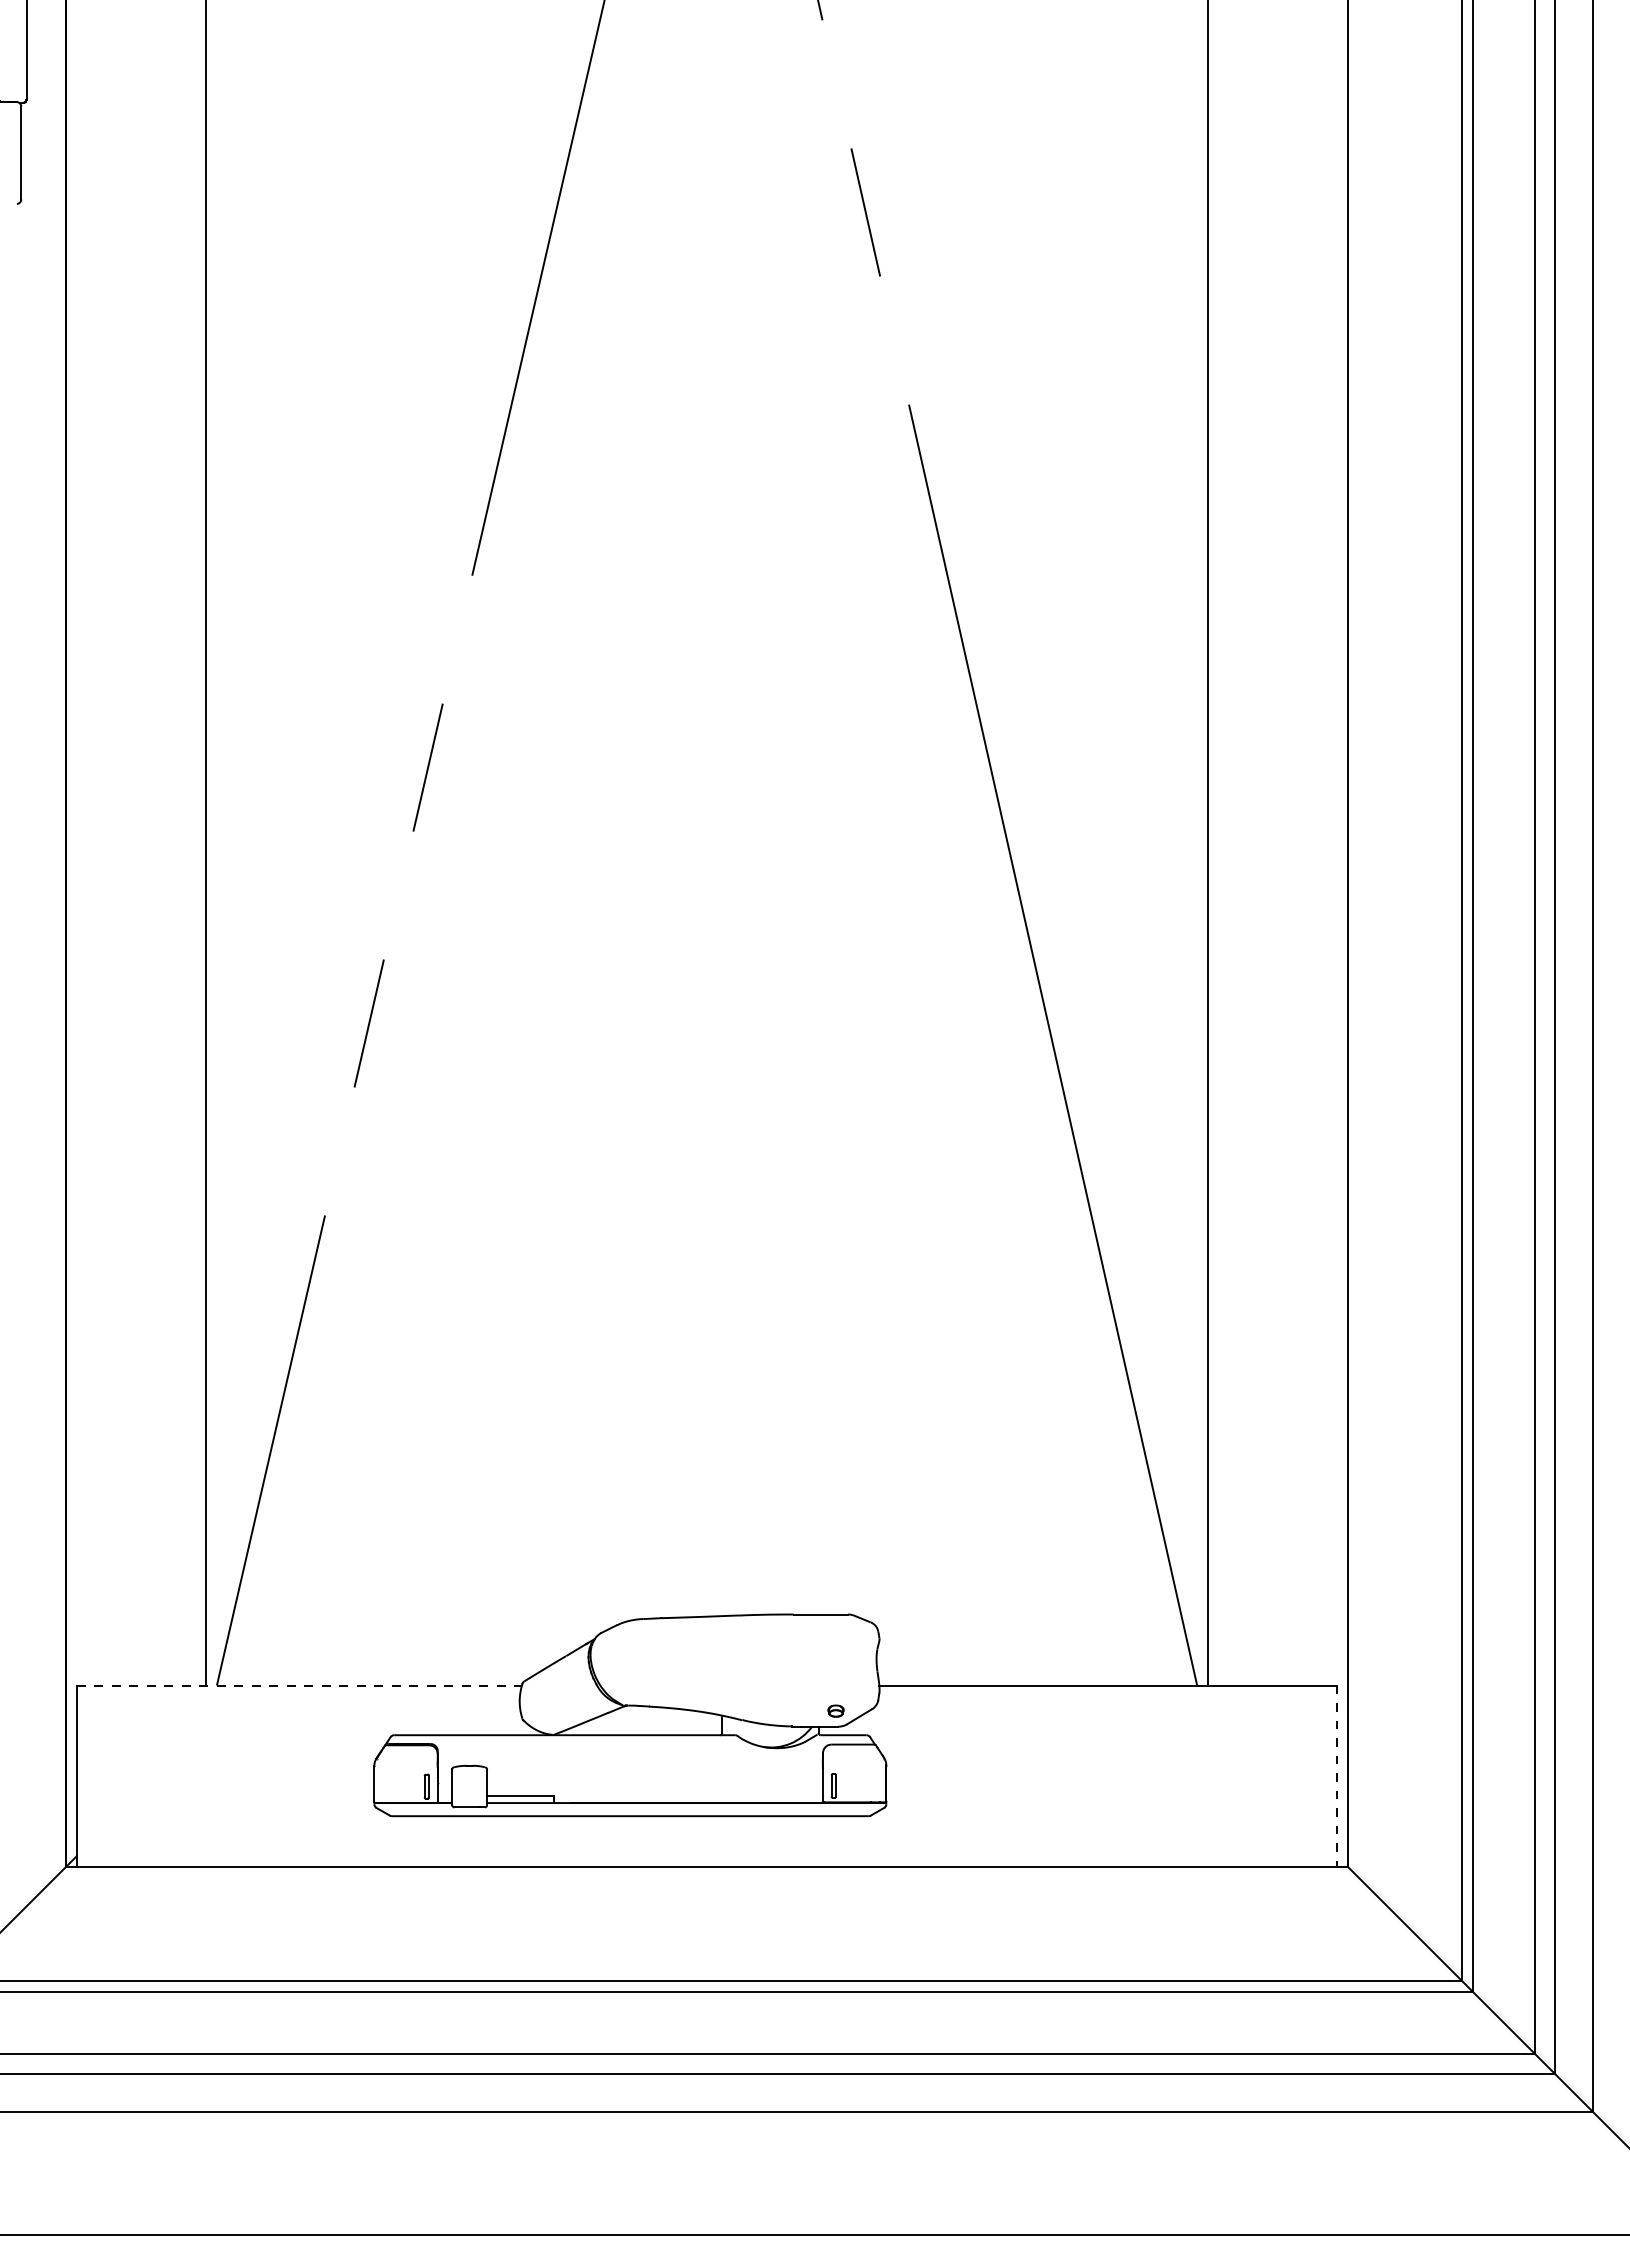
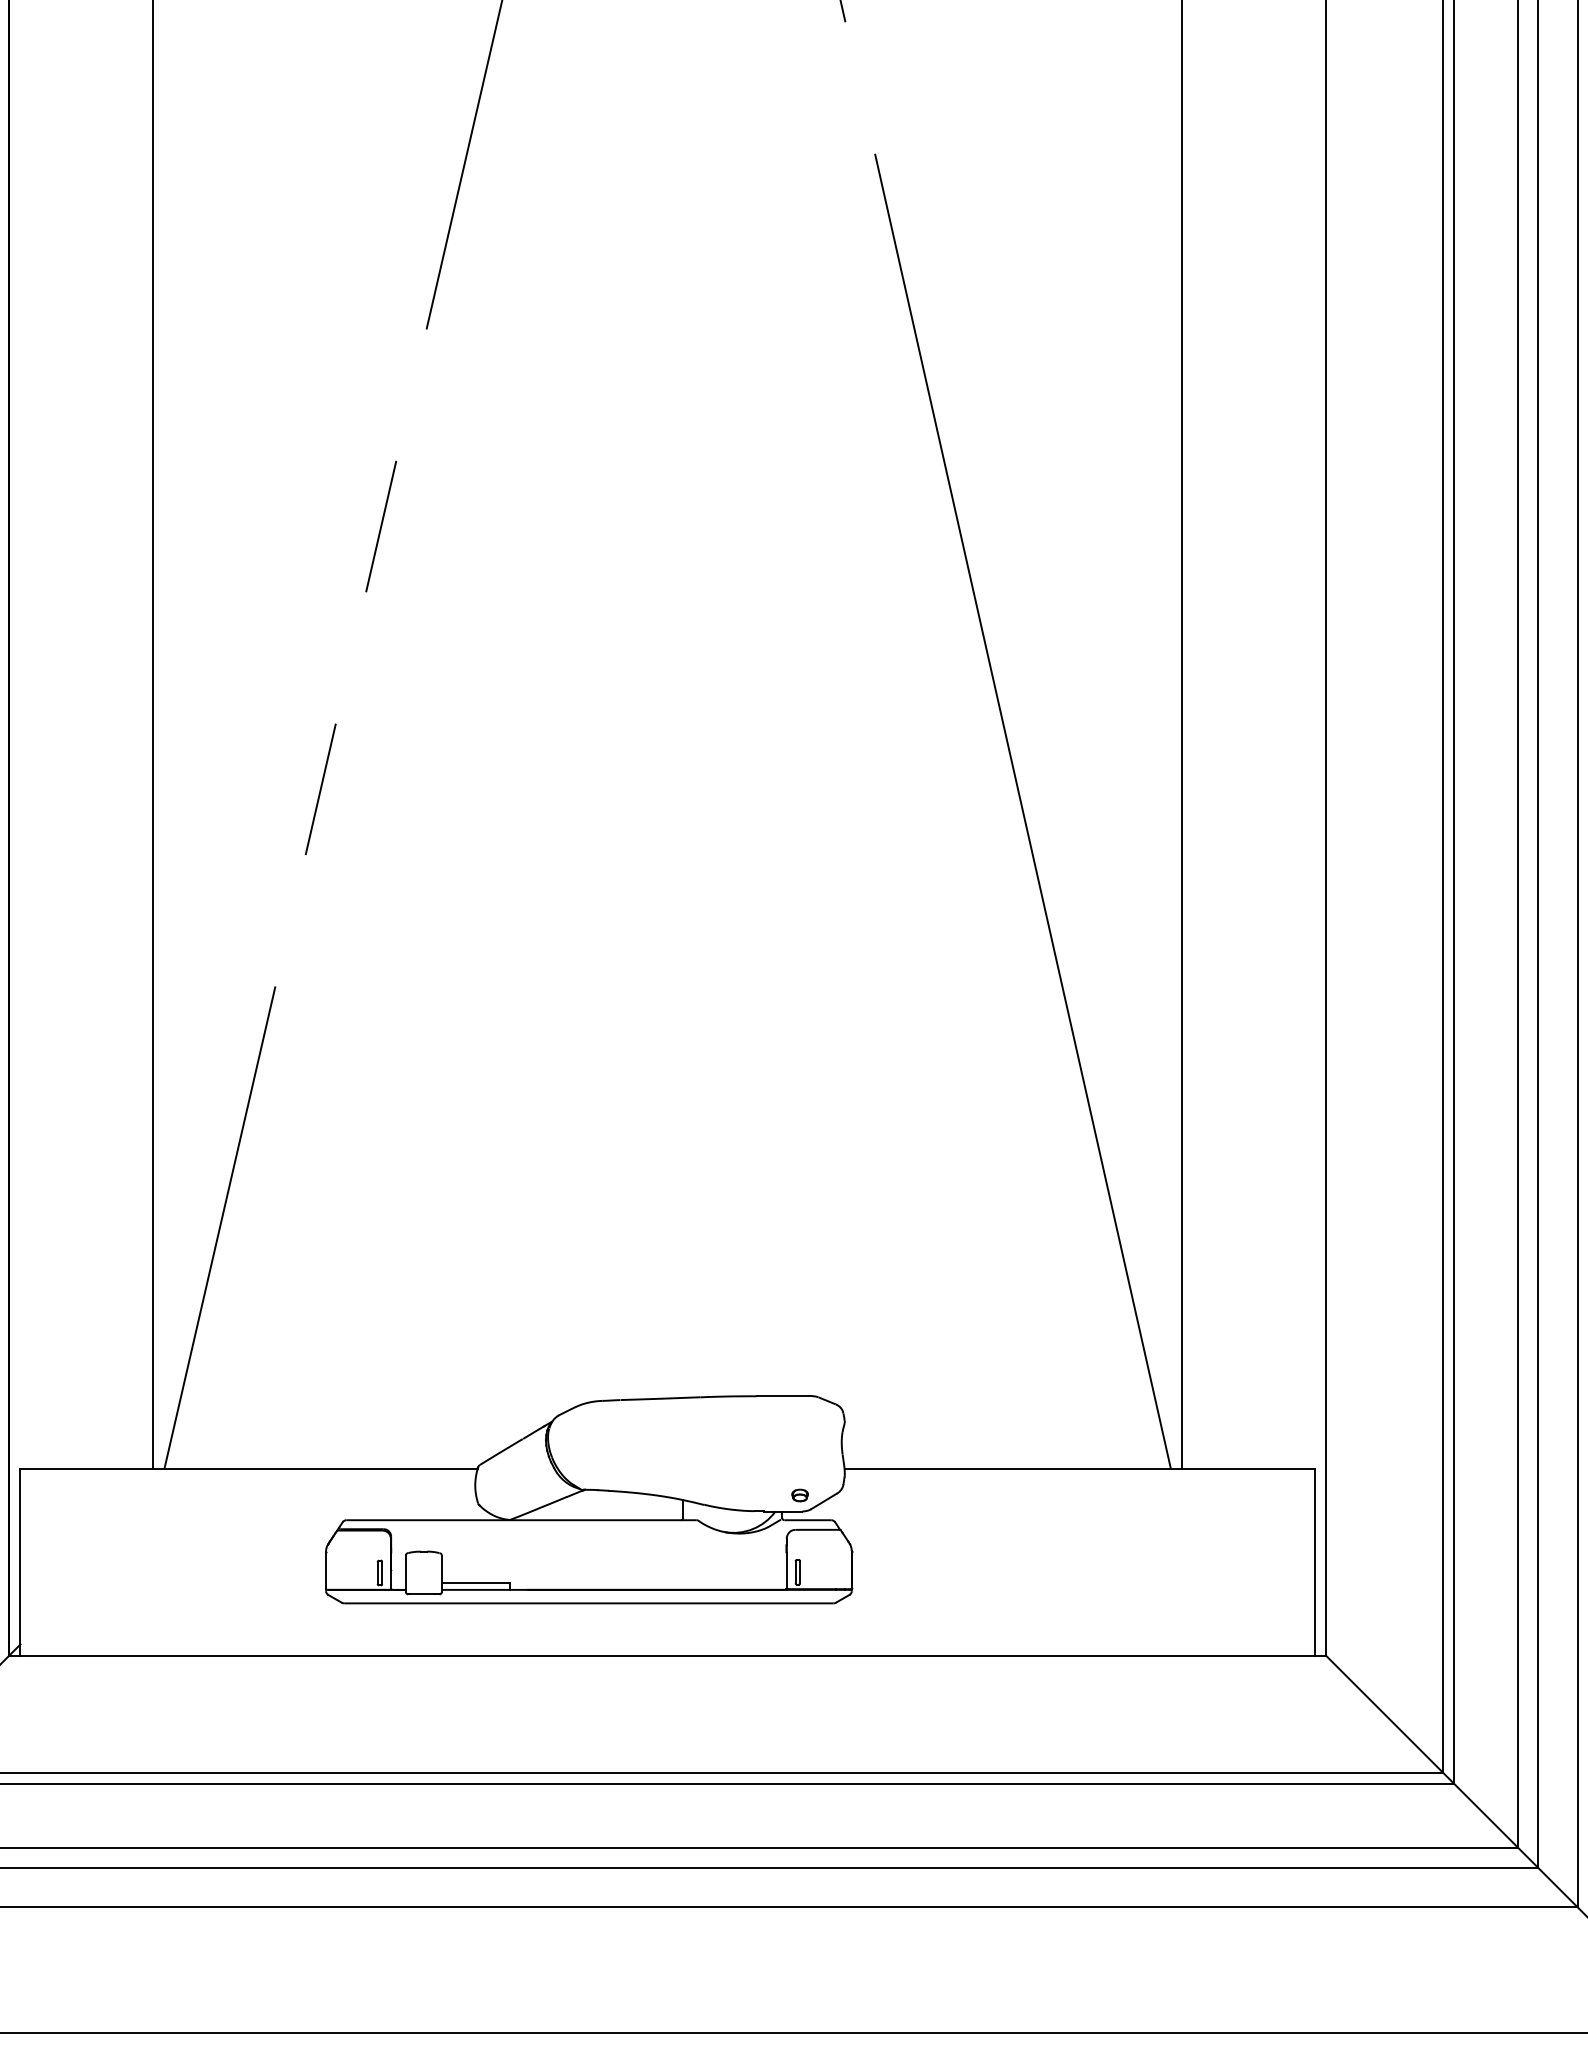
line: (299, 1685) -> (249, 1469), dashed -> solid
line: (1337, 1776) -> (1315, 1562), dashed -> solid

